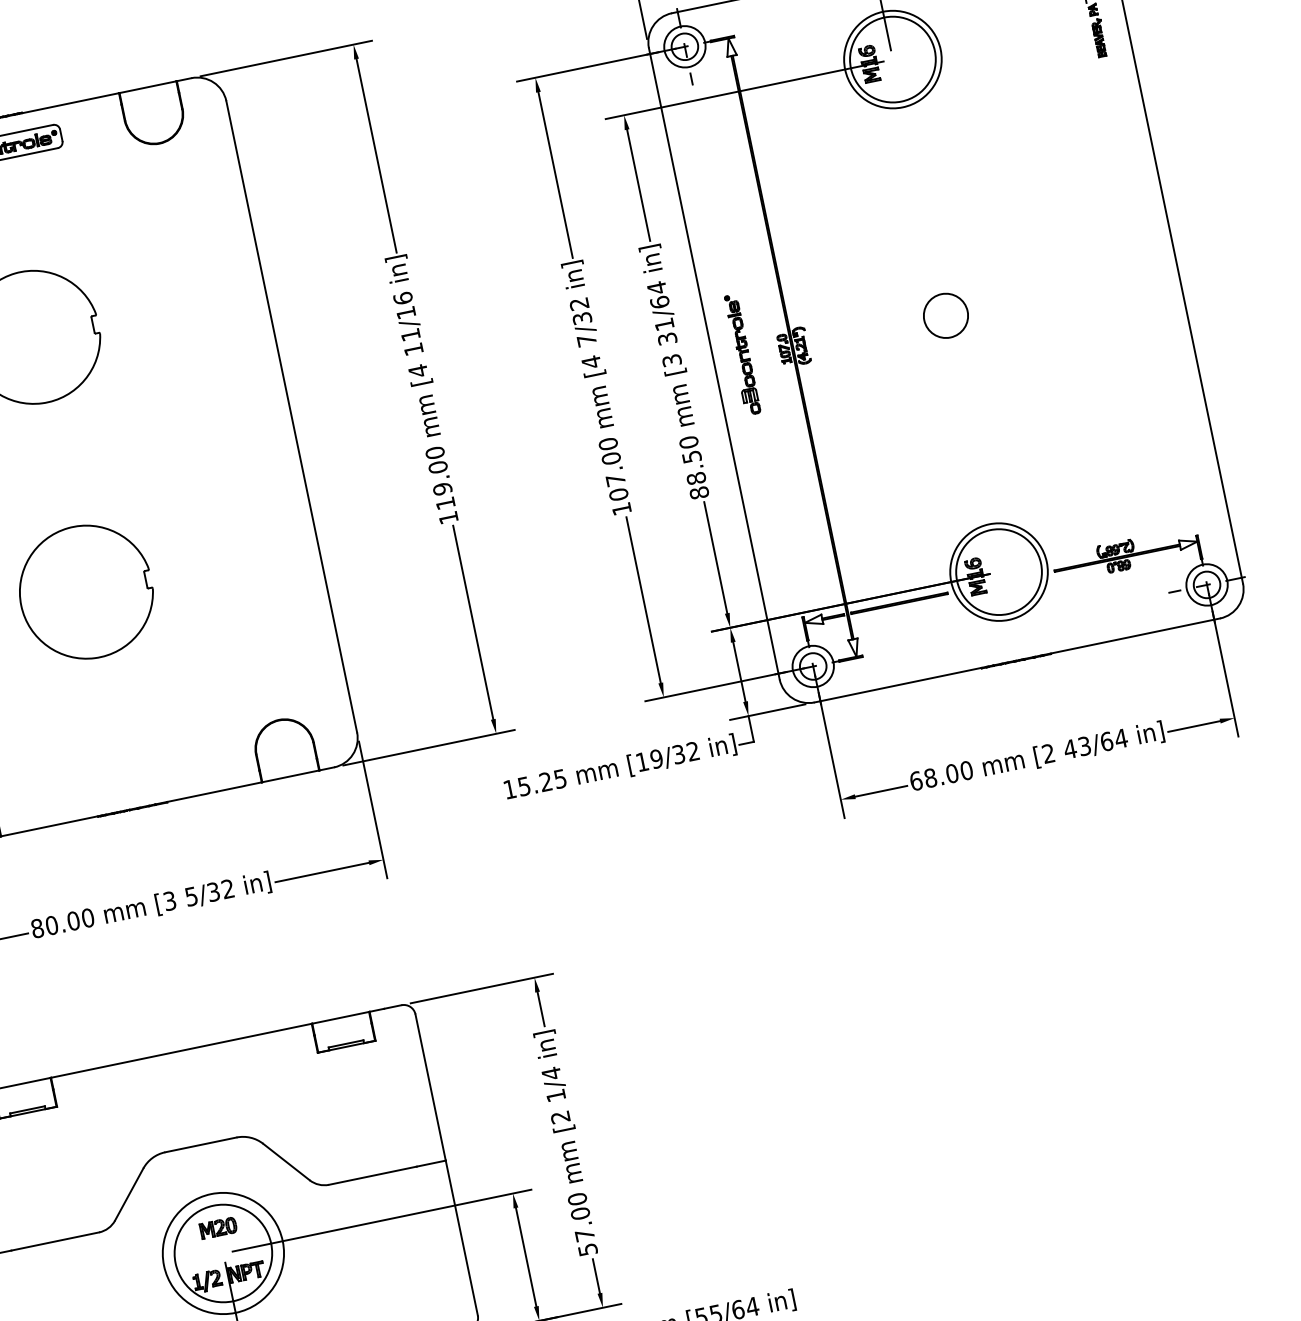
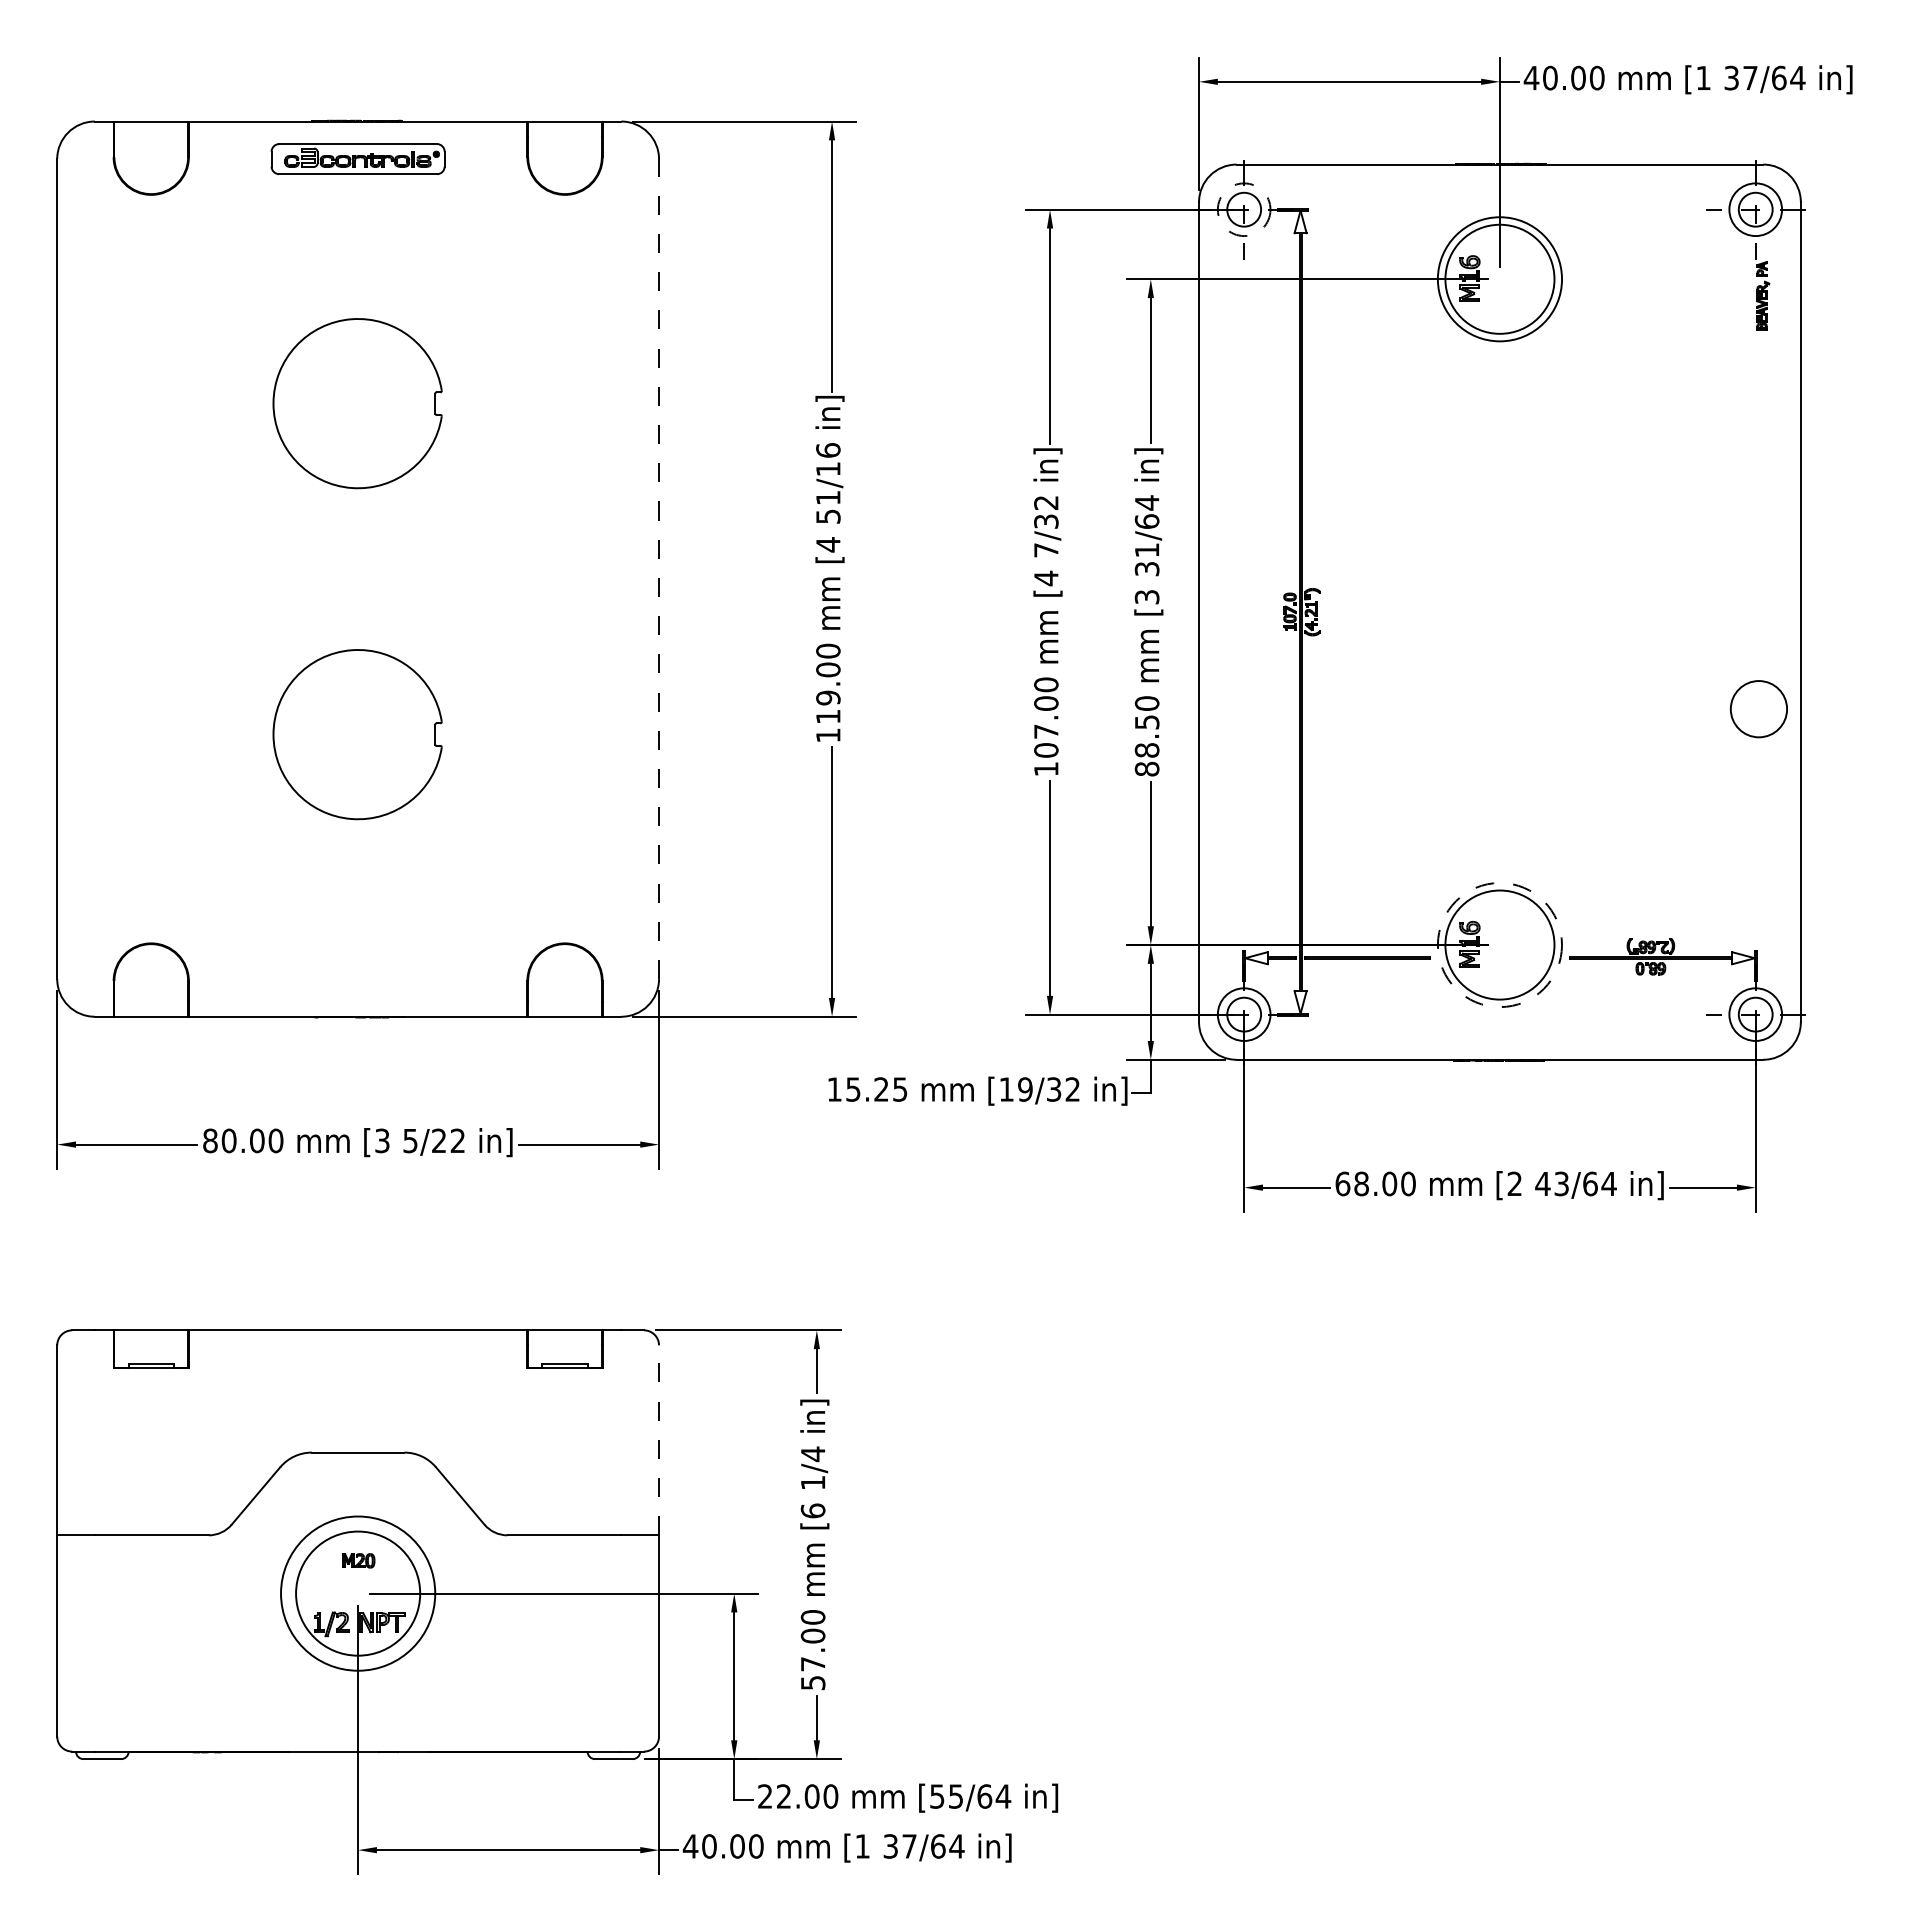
circle: (684, 46) -> (1243, 209), solid -> dashed
circle: (945, 316) -> (1758, 709), moved
text: (413, 349) -> (828, 516), 11/16 -> 51/16
part: (741, 354) -> (1235, 607), removed
line: (292, 417) -> (659, 569), solid -> dashed
circle: (998, 572) -> (1499, 945), solid -> dashed
text: (213, 891) -> (439, 1140), 5/32 -> 5/22
line: (431, 1087) -> (659, 1440), solid -> dashed
text: (559, 1117) -> (812, 1510), [2 -> [6
part: (218, 1227) -> (358, 1560), size x0.7

